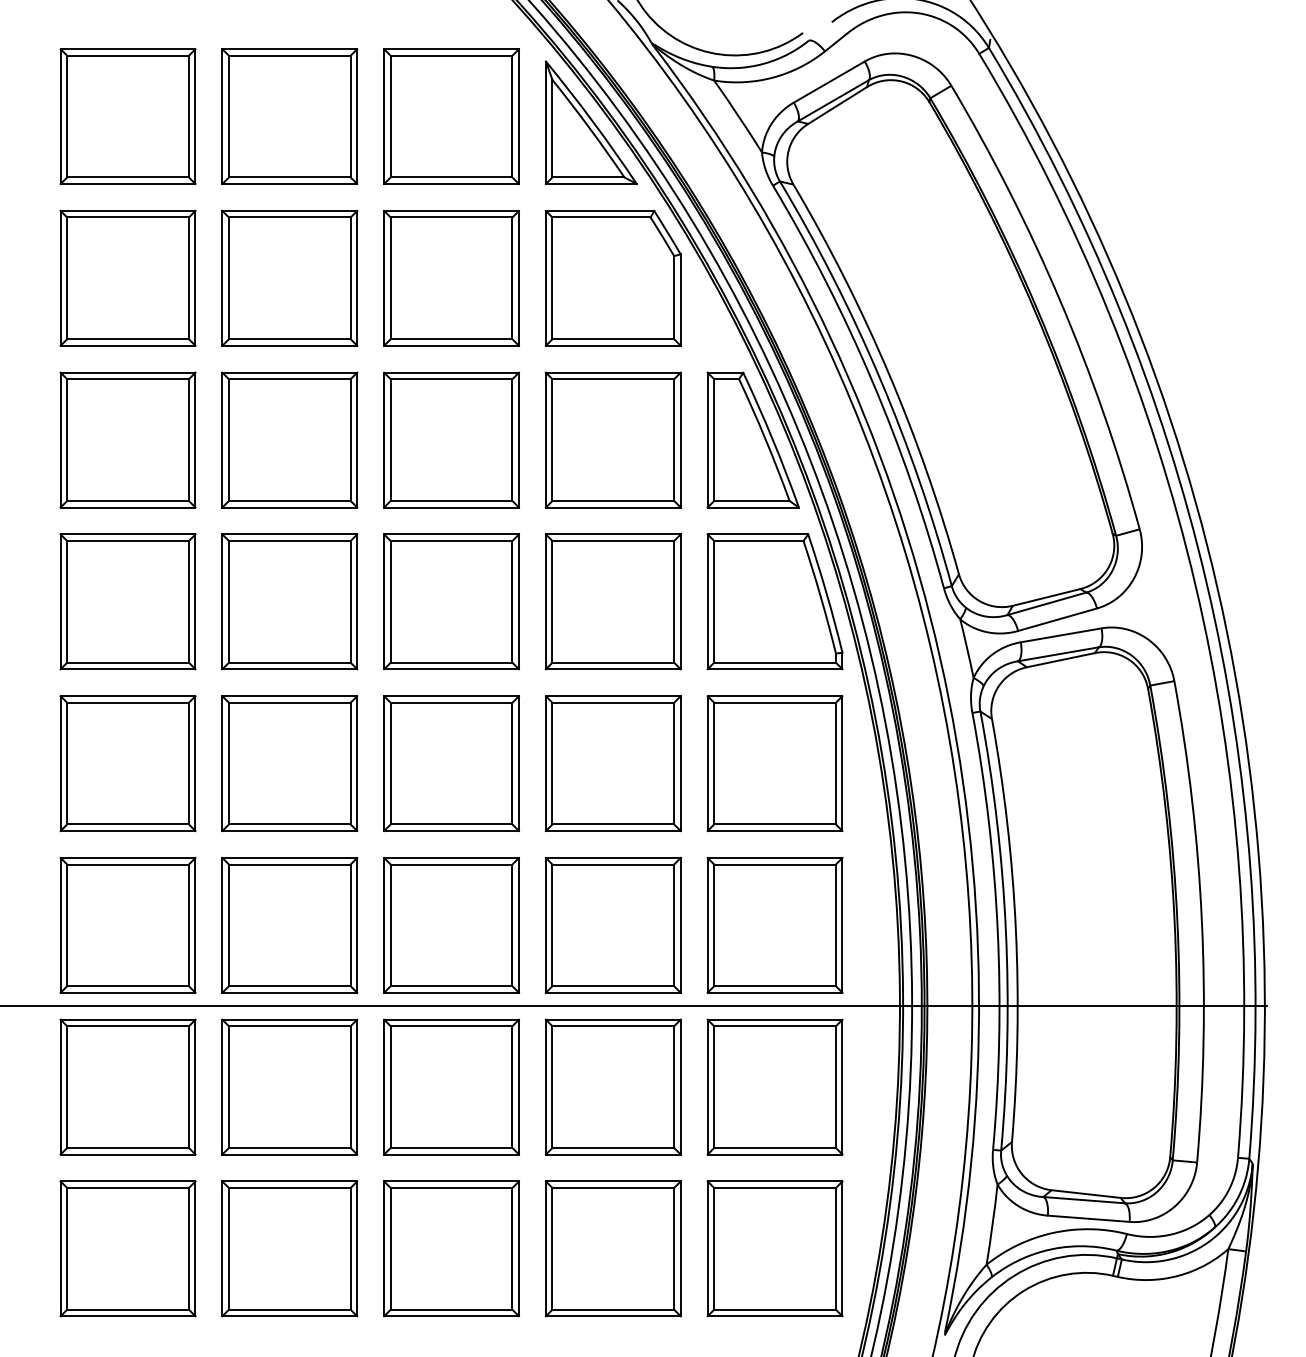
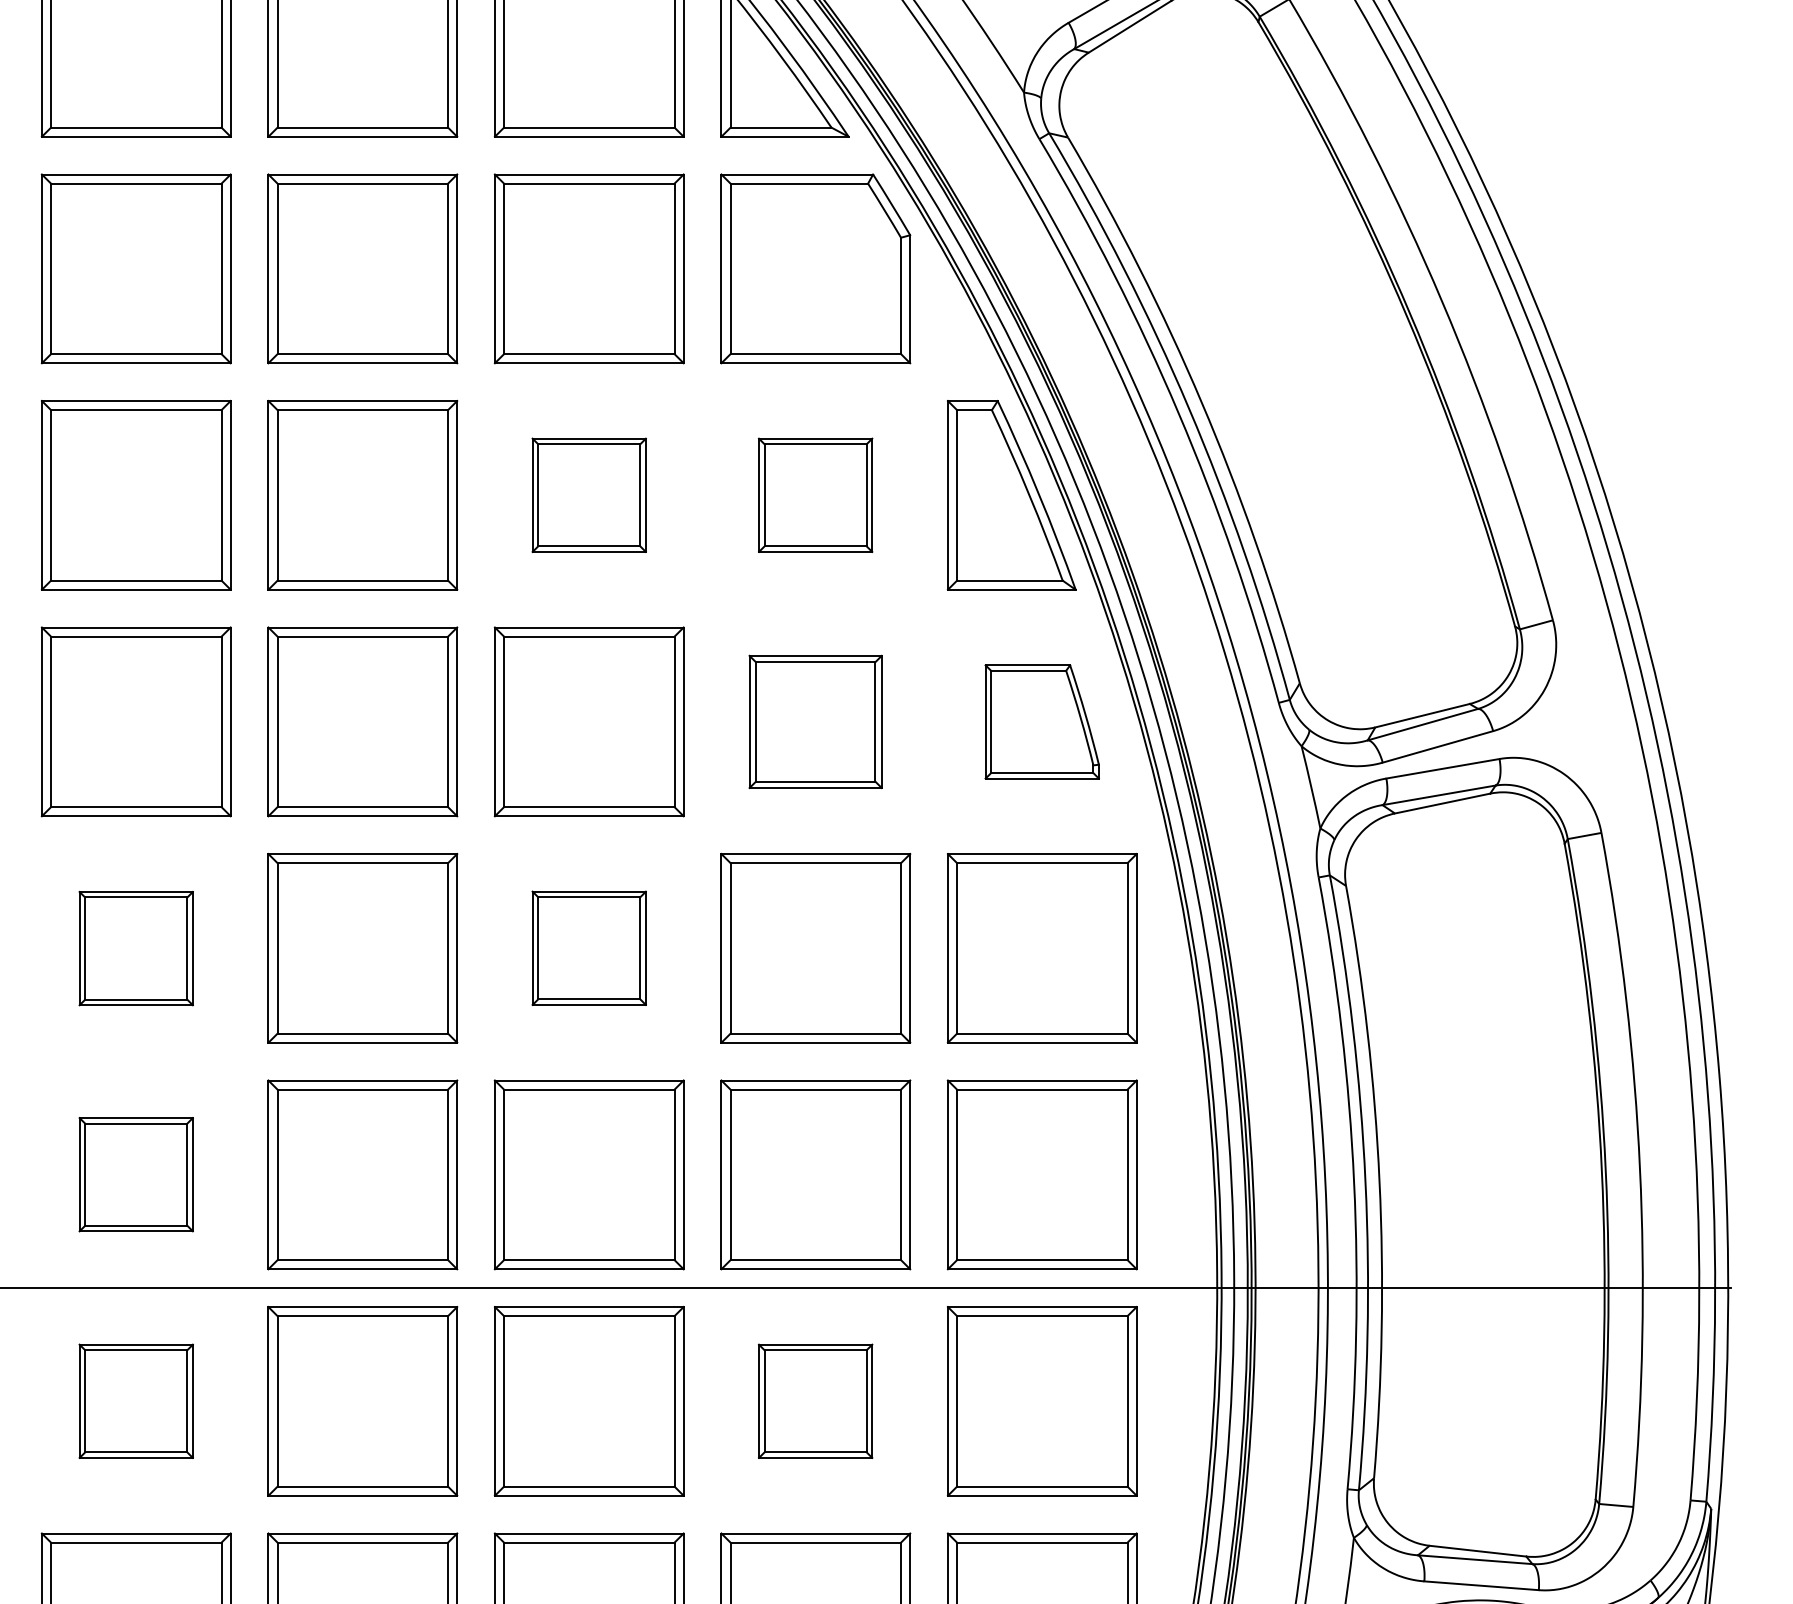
part: (451, 439) -> (589, 494), size x0.6
part: (612, 439) -> (814, 494), size x0.6
part: (612, 601) -> (814, 721), size x0.7
part: (774, 601) -> (1041, 721), size x0.6
part: (127, 763) -> (135, 948), size x0.6
part: (451, 763) -> (589, 948), size x0.6
part: (127, 924) -> (135, 1173), size x0.6
part: (127, 1086) -> (135, 1400), size x0.6
part: (612, 1086) -> (814, 1400), size x0.6

